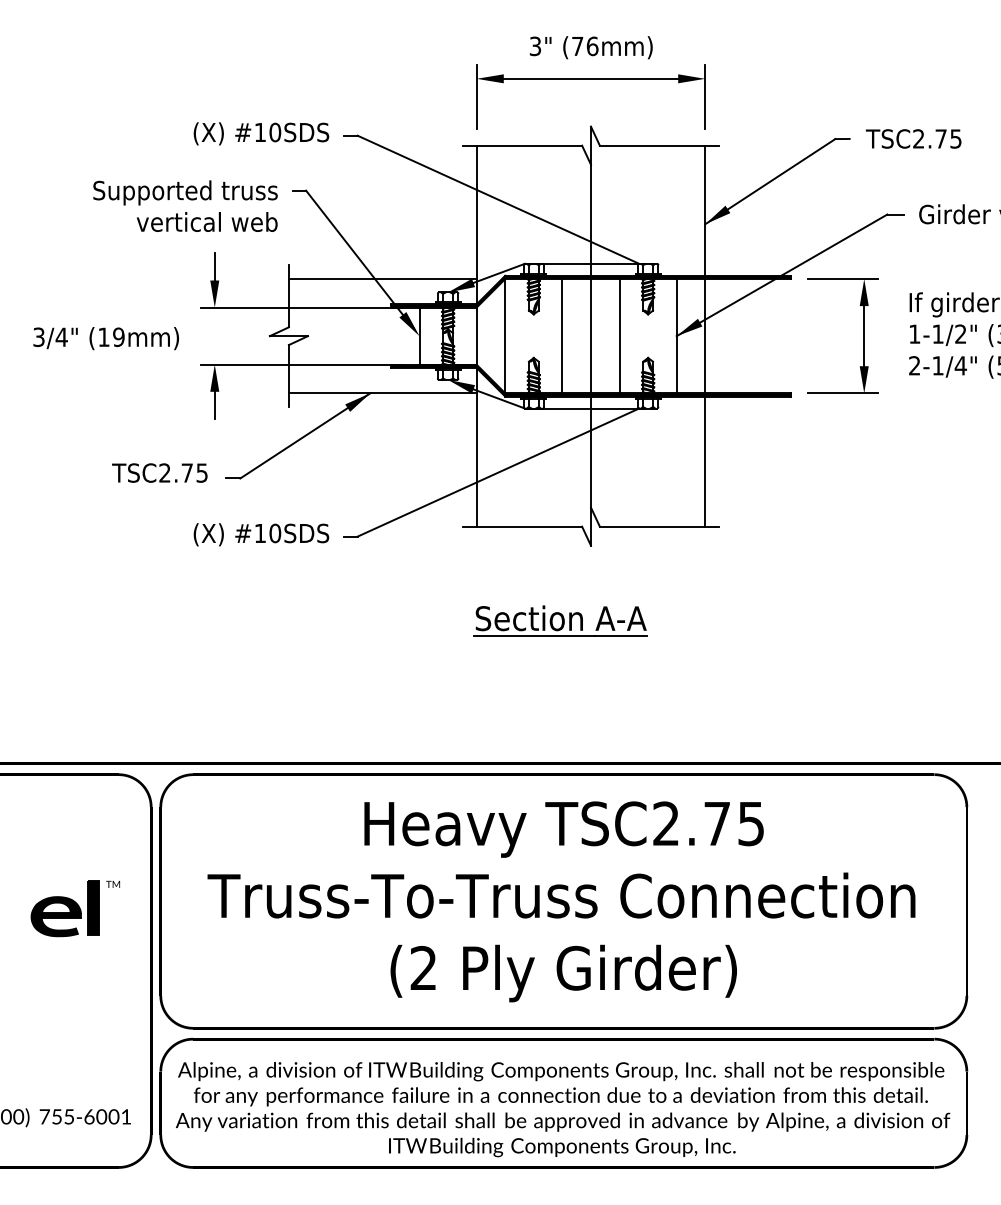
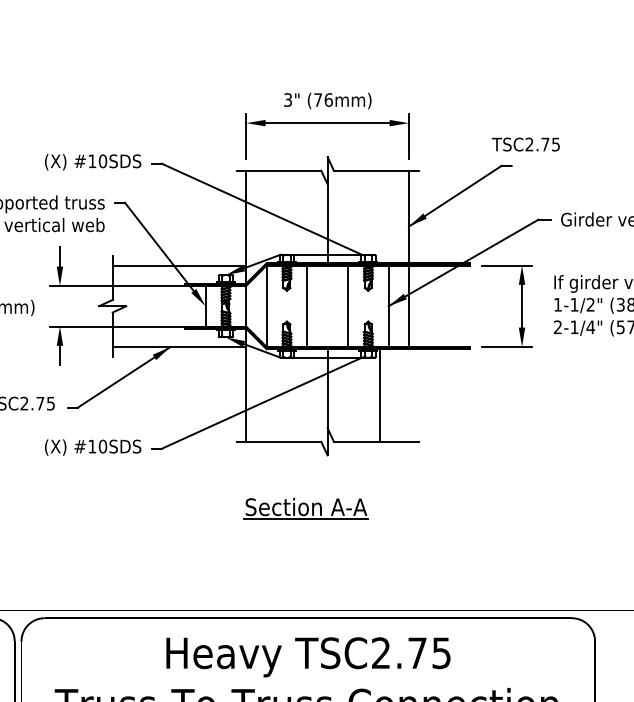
text: (913, 138) -> (525, 144), moved
line: (590, 336) -> (327, 306), removed
line: (705, 461) -> (380, 395), moved

